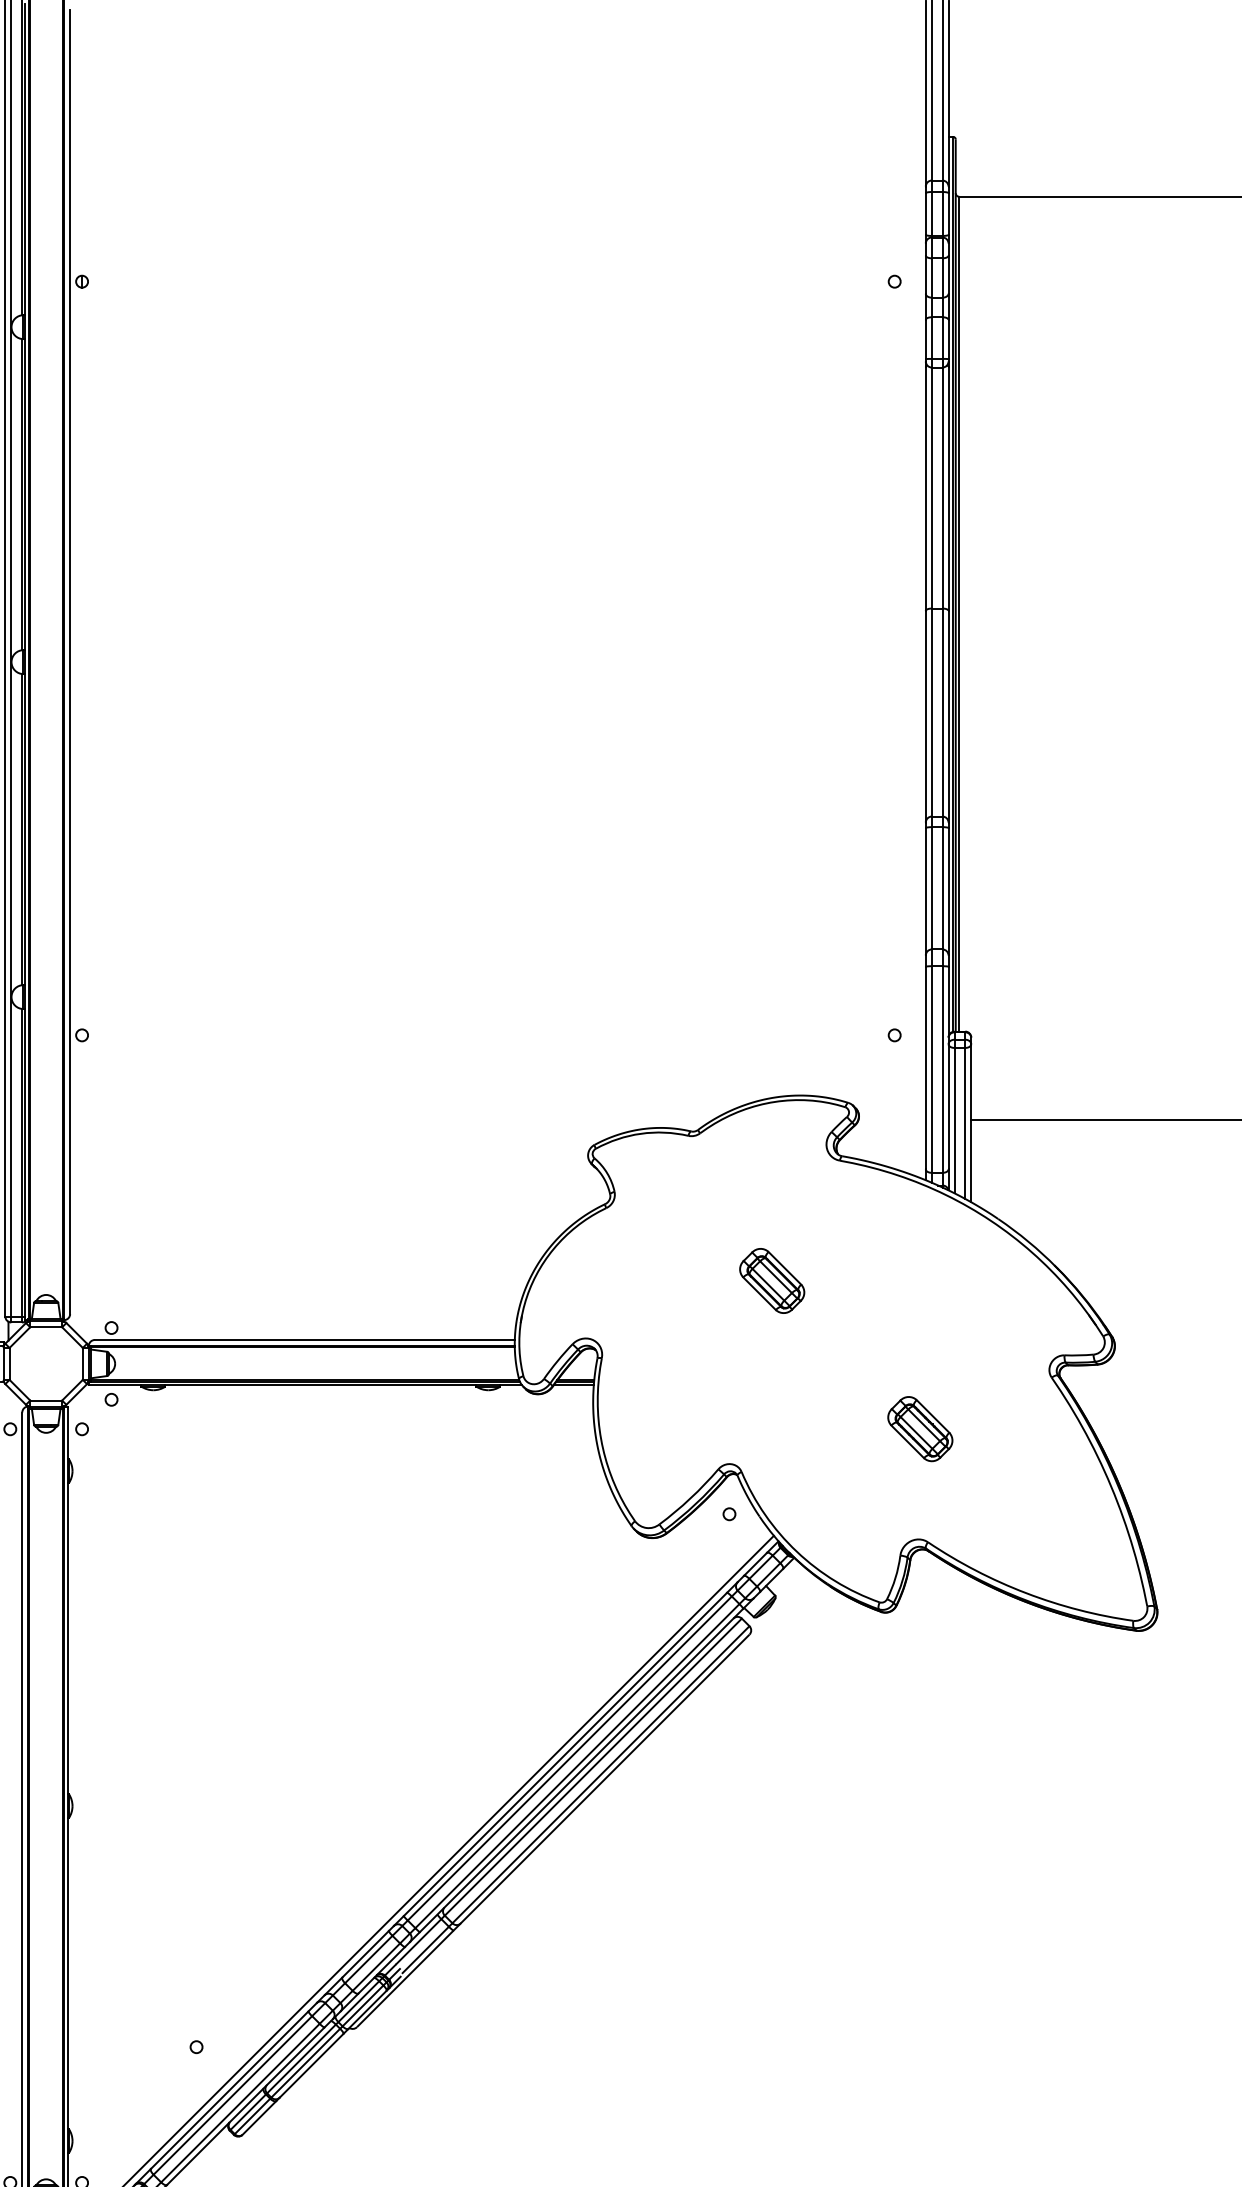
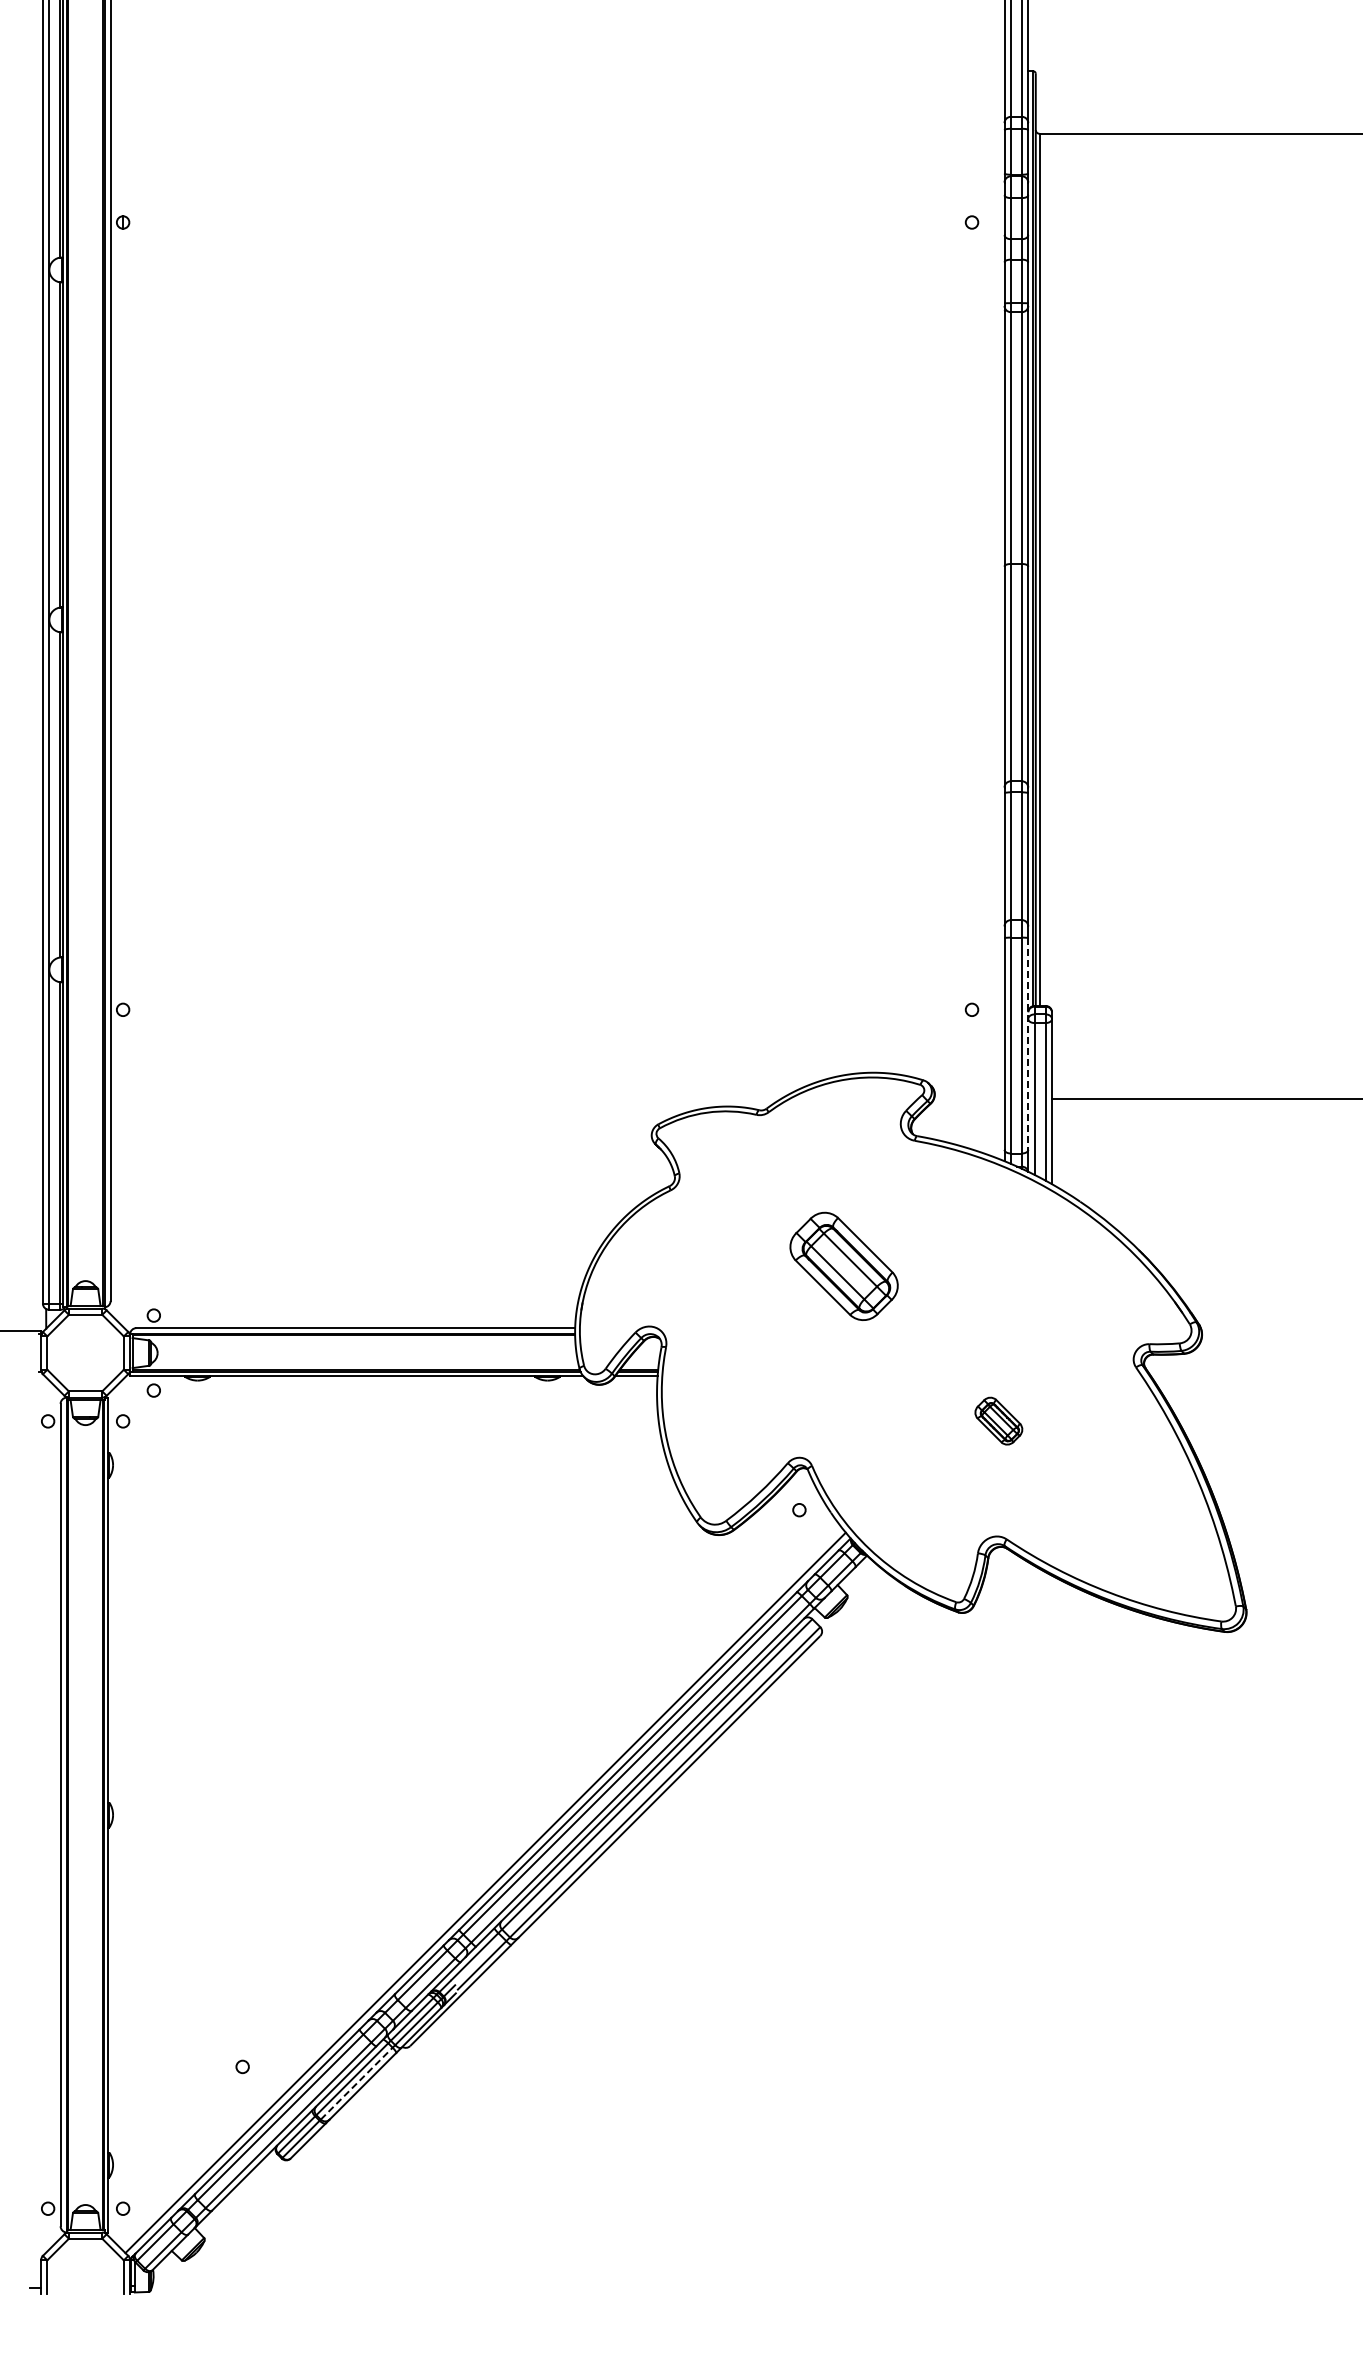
line: (948, 1067) -> (1028, 1043), solid -> dashed
part: (771, 1281) -> (843, 1266), size x1.6
part: (920, 1428) -> (998, 1420), size x0.7
line: (305, 2063) -> (356, 2083), solid -> dashed

